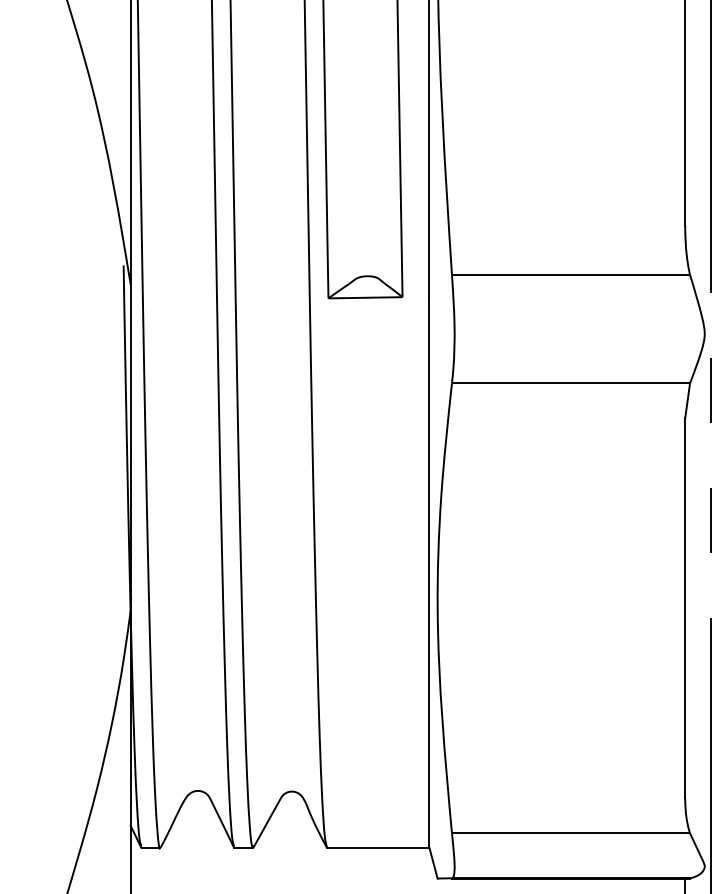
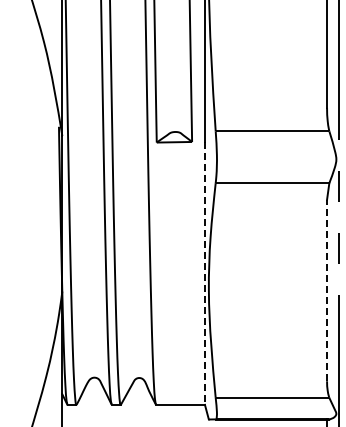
line: (428, 574) -> (204, 274), solid -> dashed
line: (686, 608) -> (327, 290), solid -> dashed

